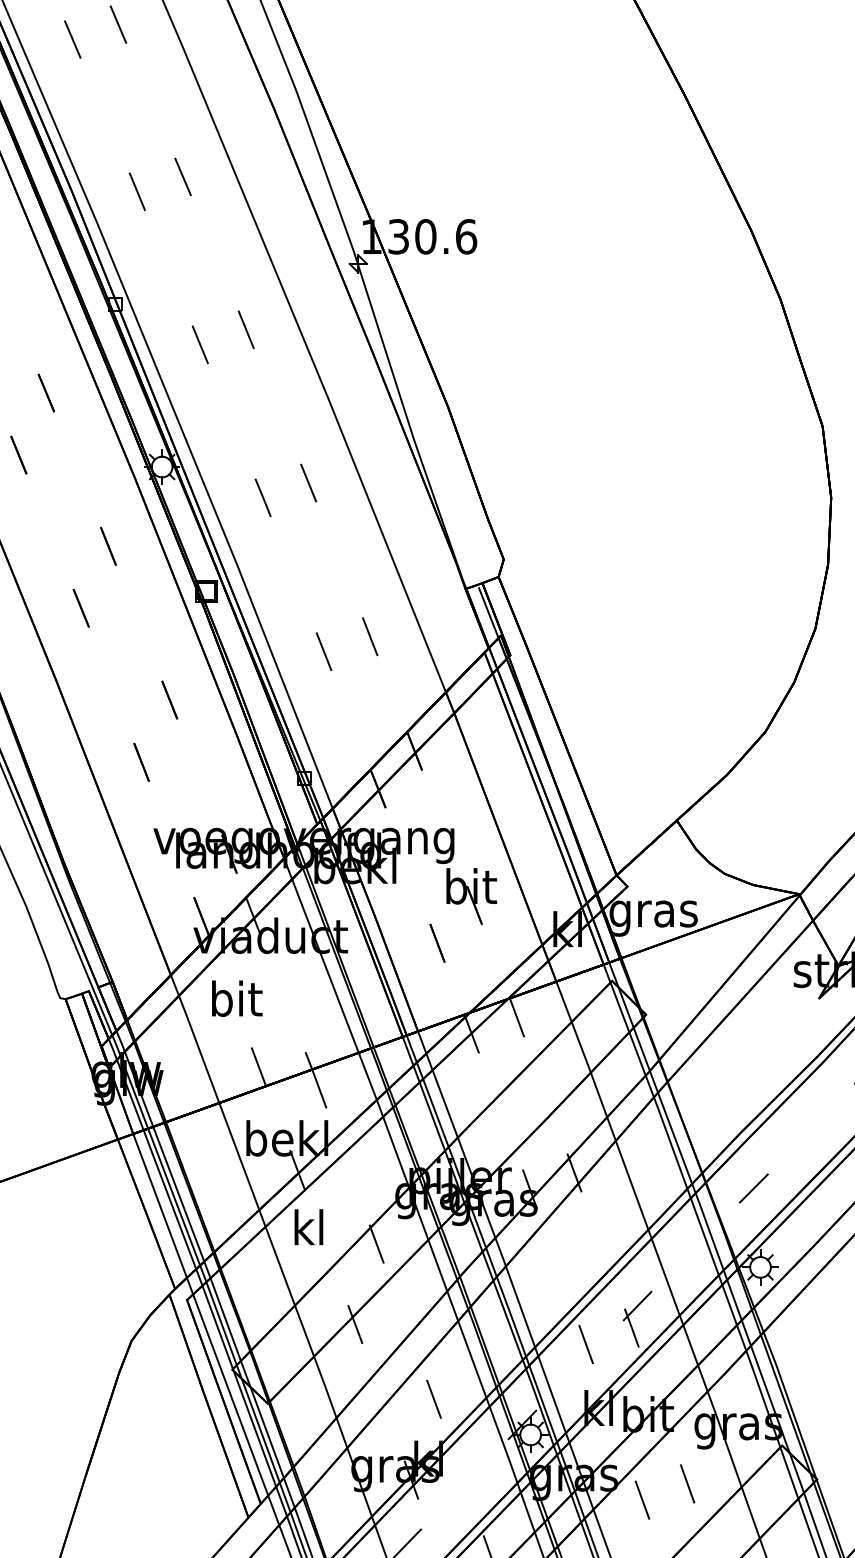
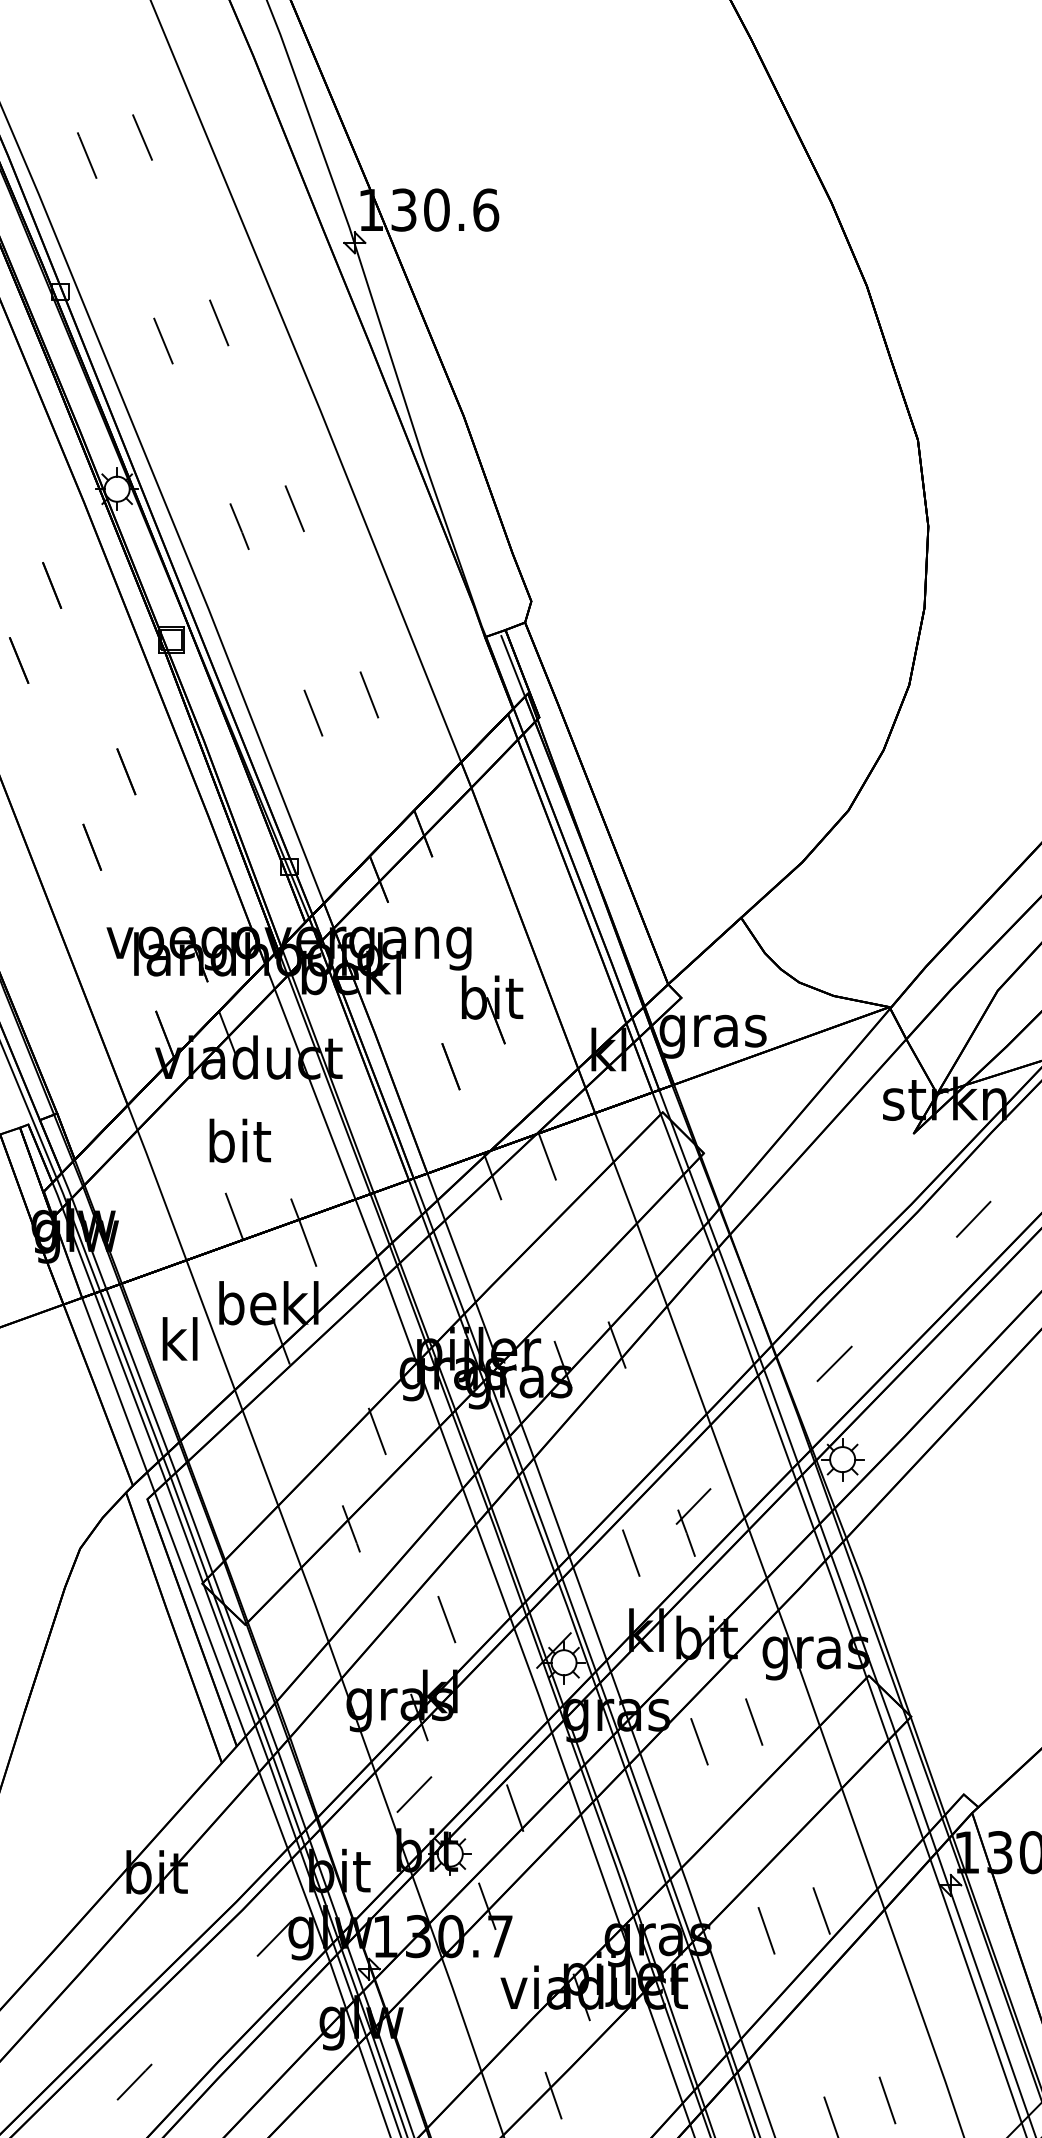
text: (236, 998) -> (239, 1140), moved
text: (308, 1226) -> (179, 1338), moved

